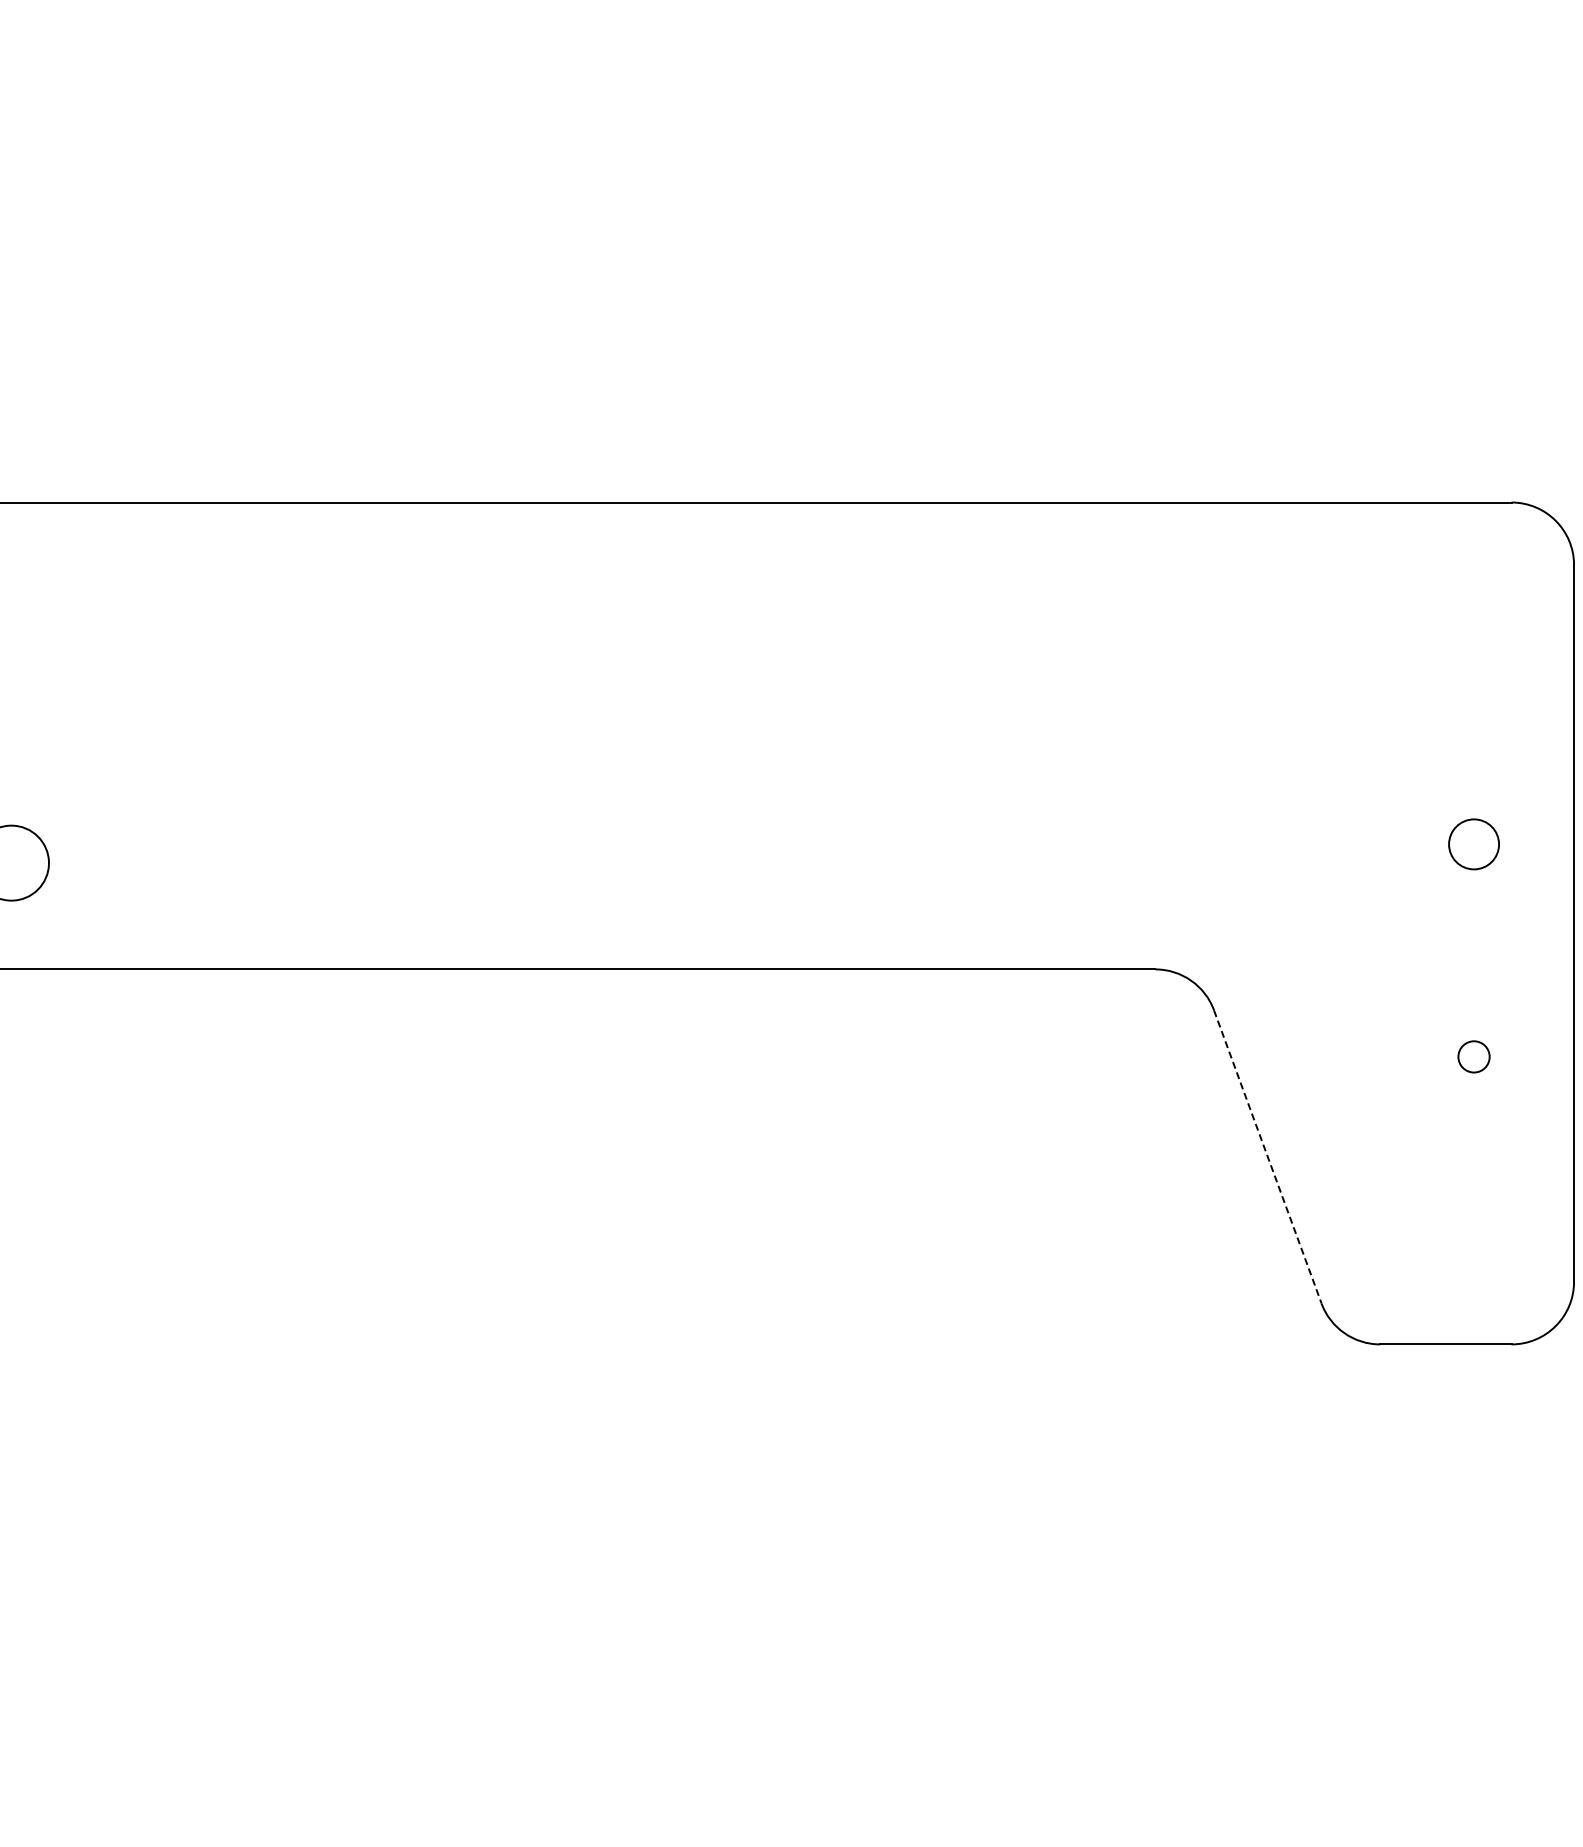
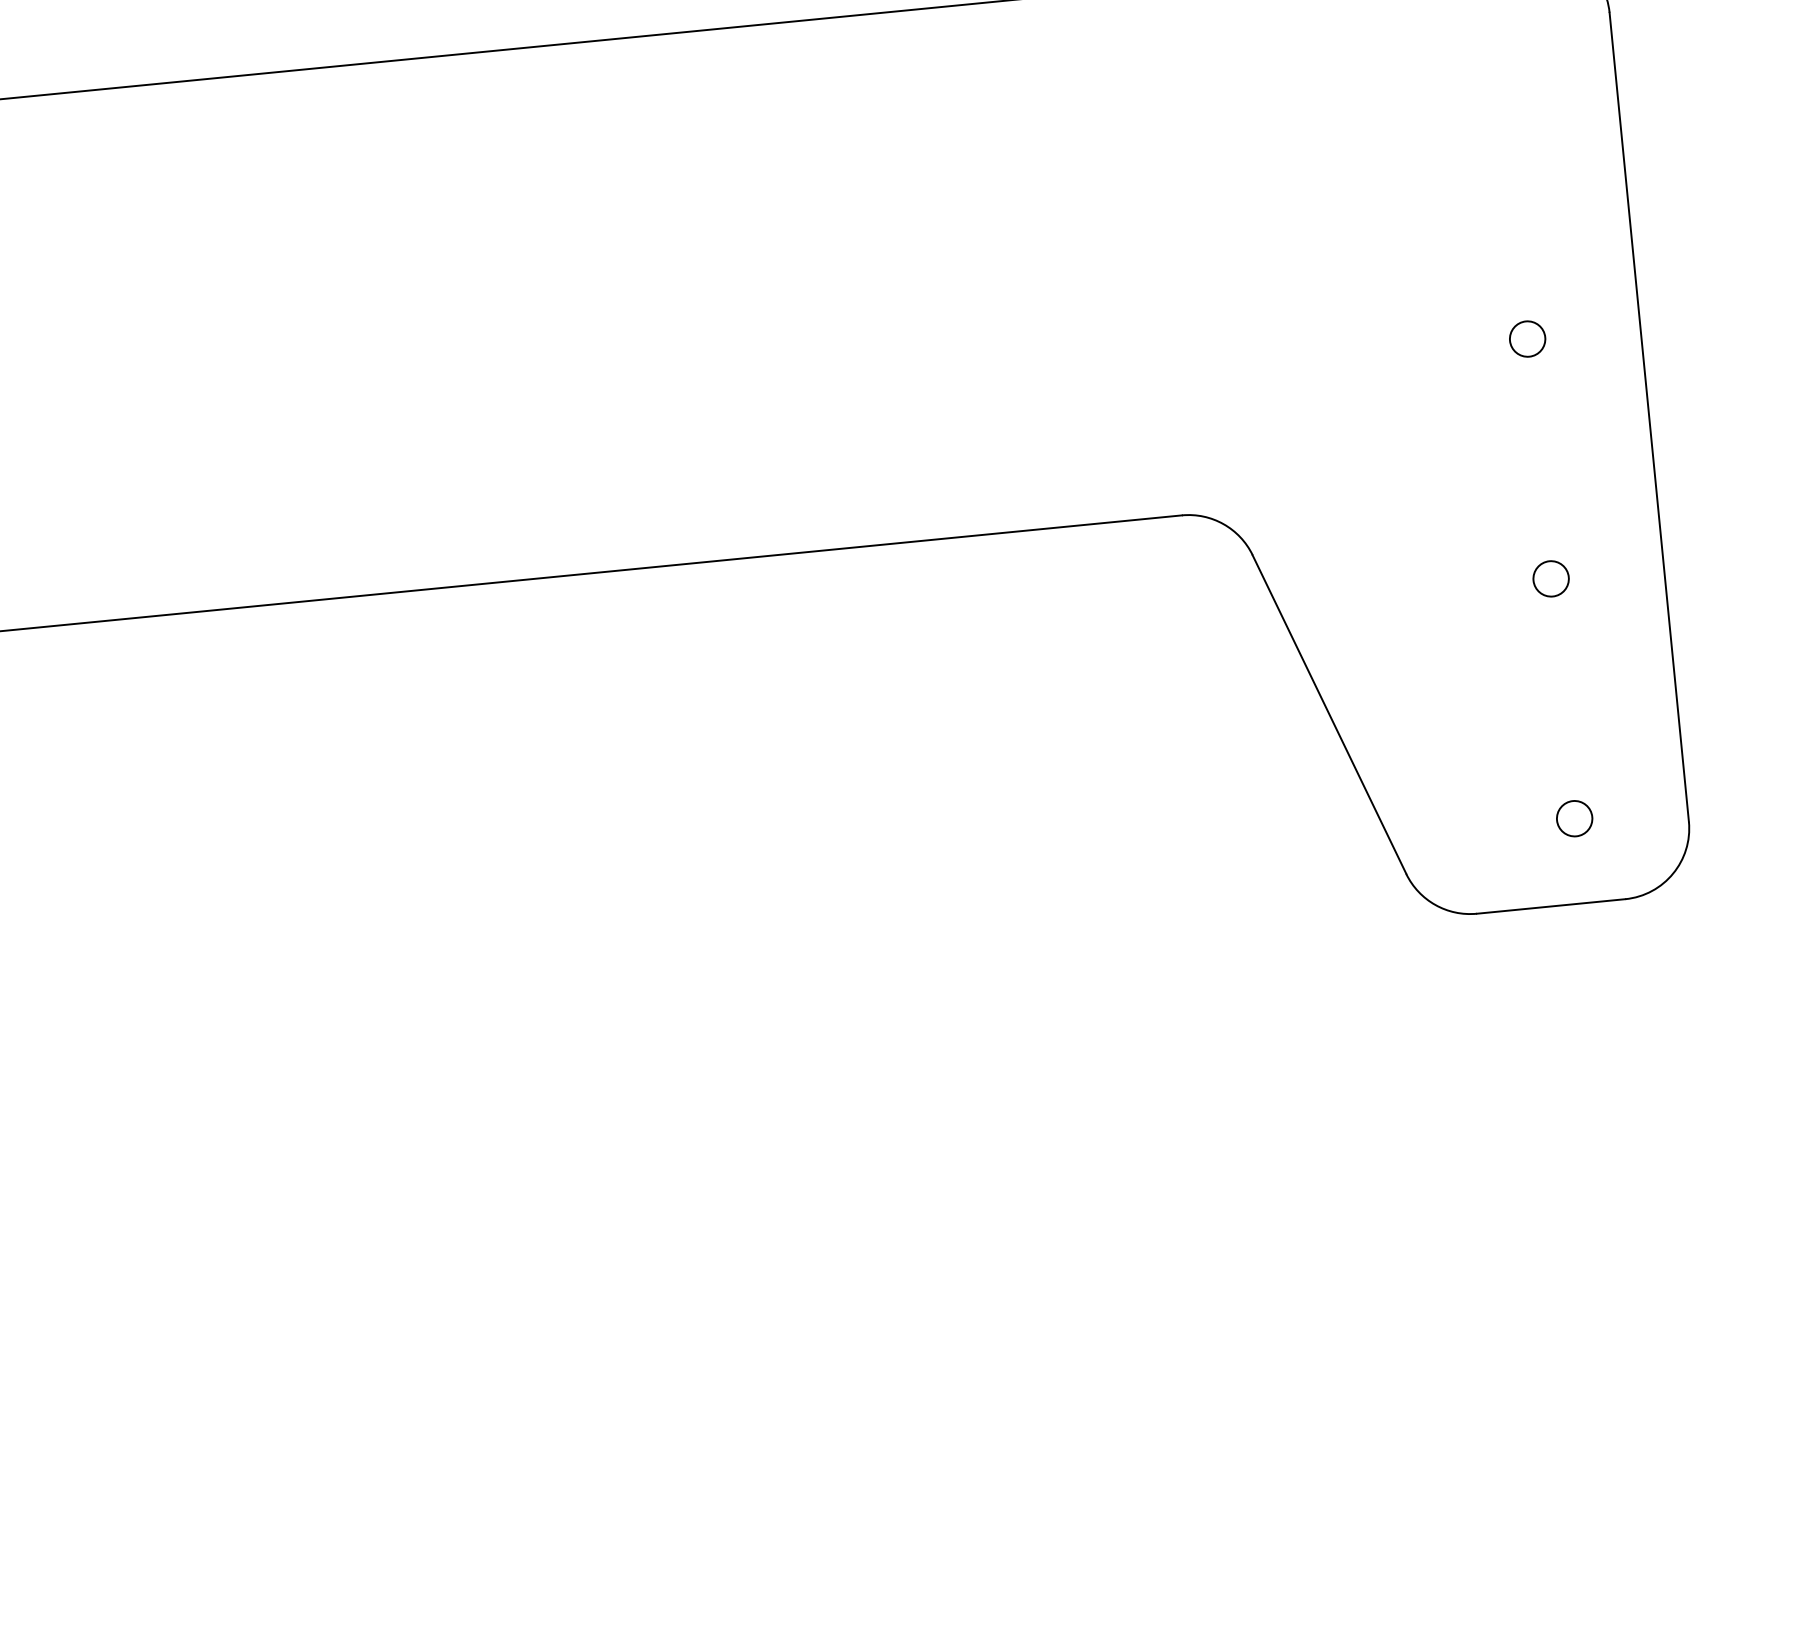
circle: (1473, 844) -> (1527, 339), size x0.62
line: (1267, 1157) -> (1329, 715), dashed -> solid
circle: (1473, 1268) -> (1573, 817), added

